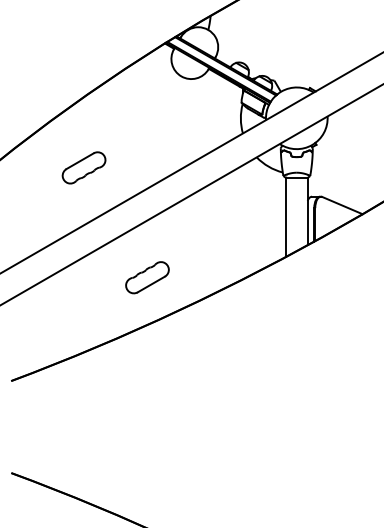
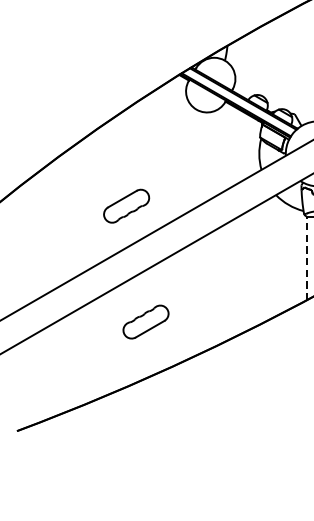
part: (83, 167) -> (126, 205), moved
line: (285, 217) -> (306, 258), solid -> dashed
part: (147, 277) -> (146, 321), moved

